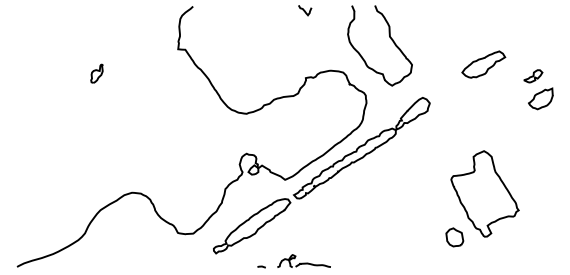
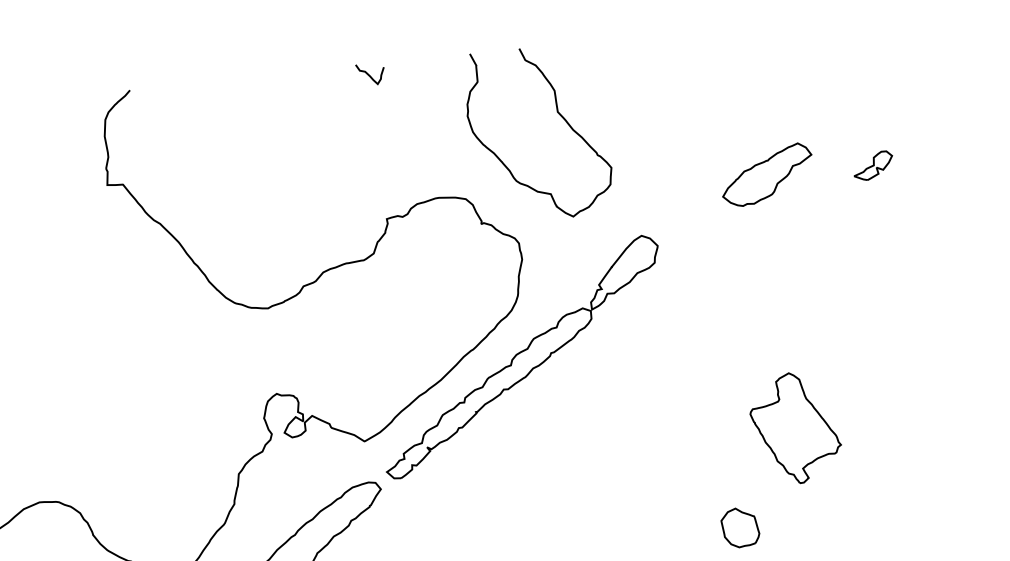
part: (483, 64) -> (766, 174), moved
part: (540, 98) -> (893, 211), removed
part: (484, 193) -> (794, 427), size x0.6

